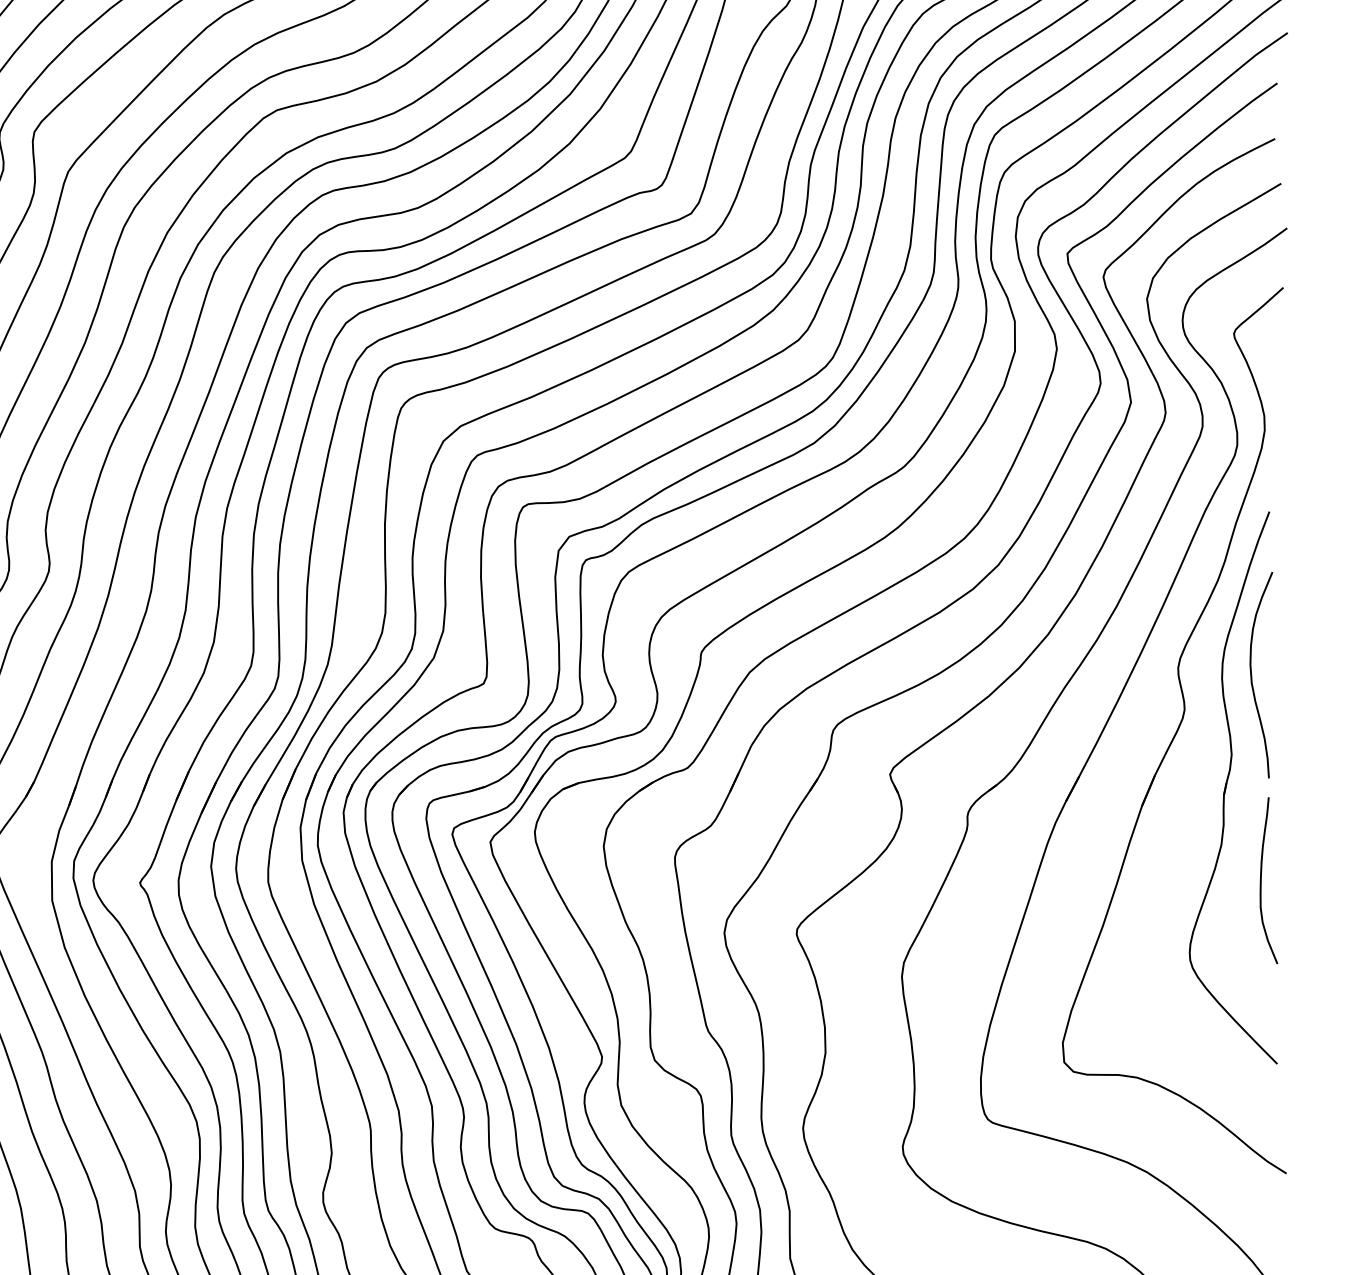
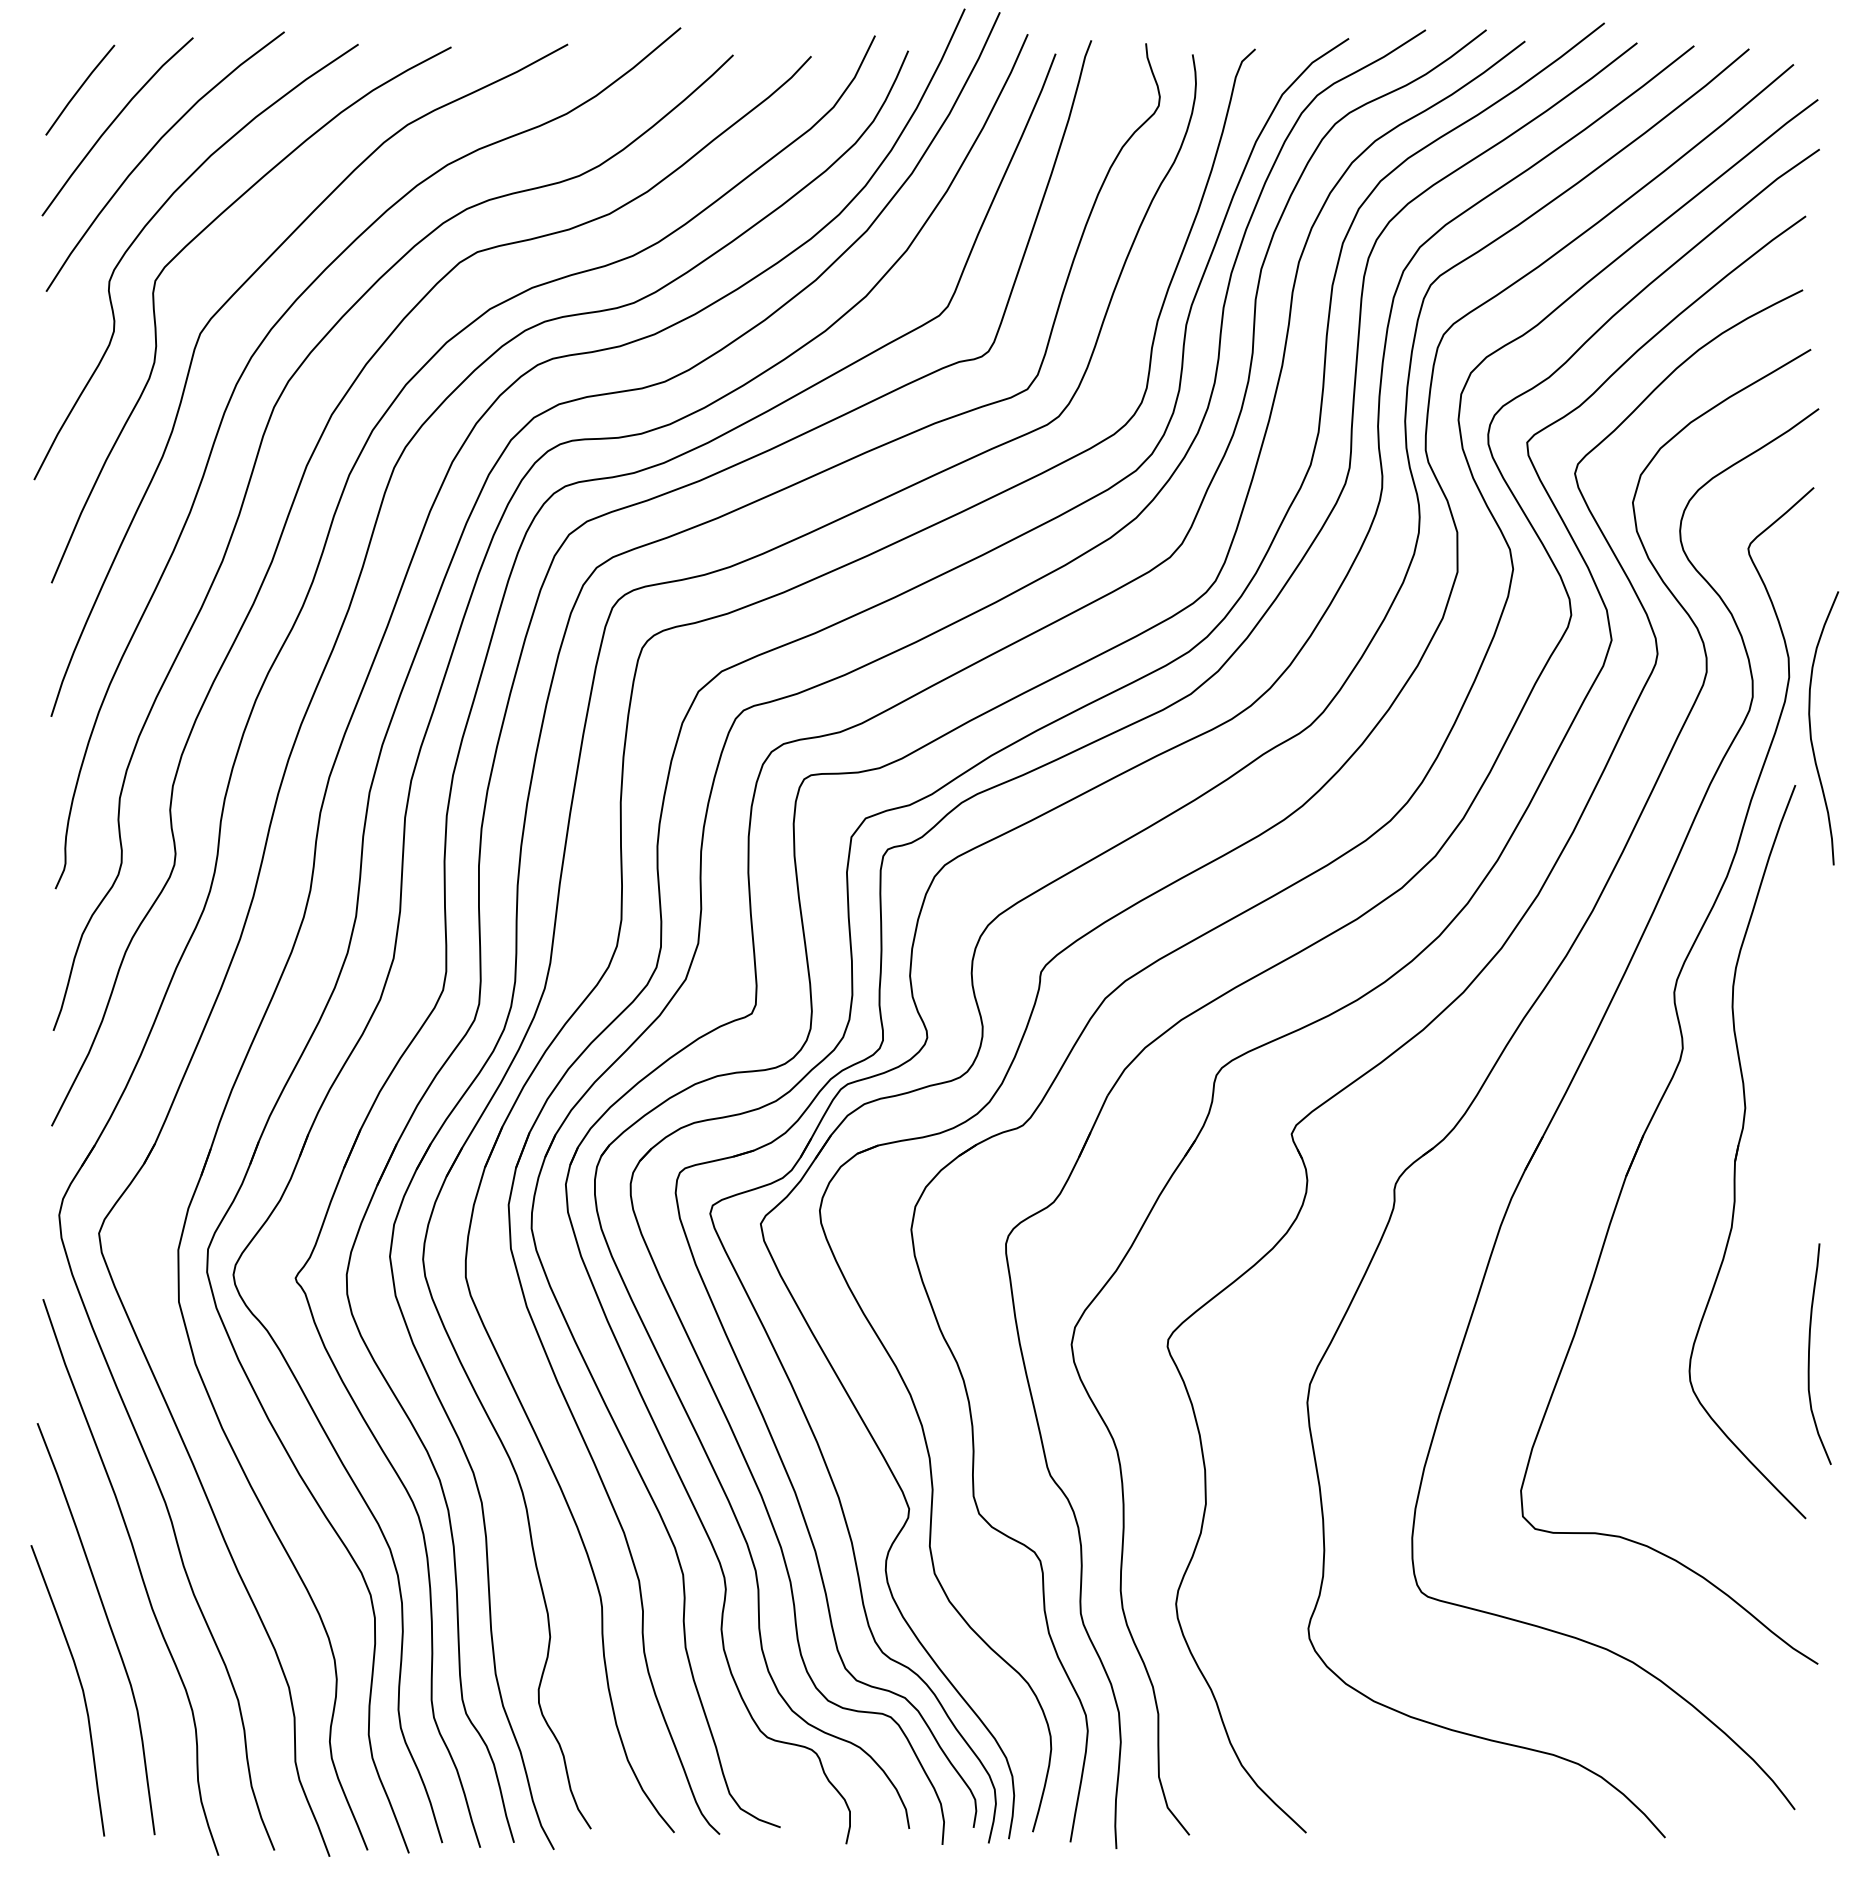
curve: (1252, 675) -> (1811, 728), moved
curve: (1261, 880) -> (1809, 1353), moved

